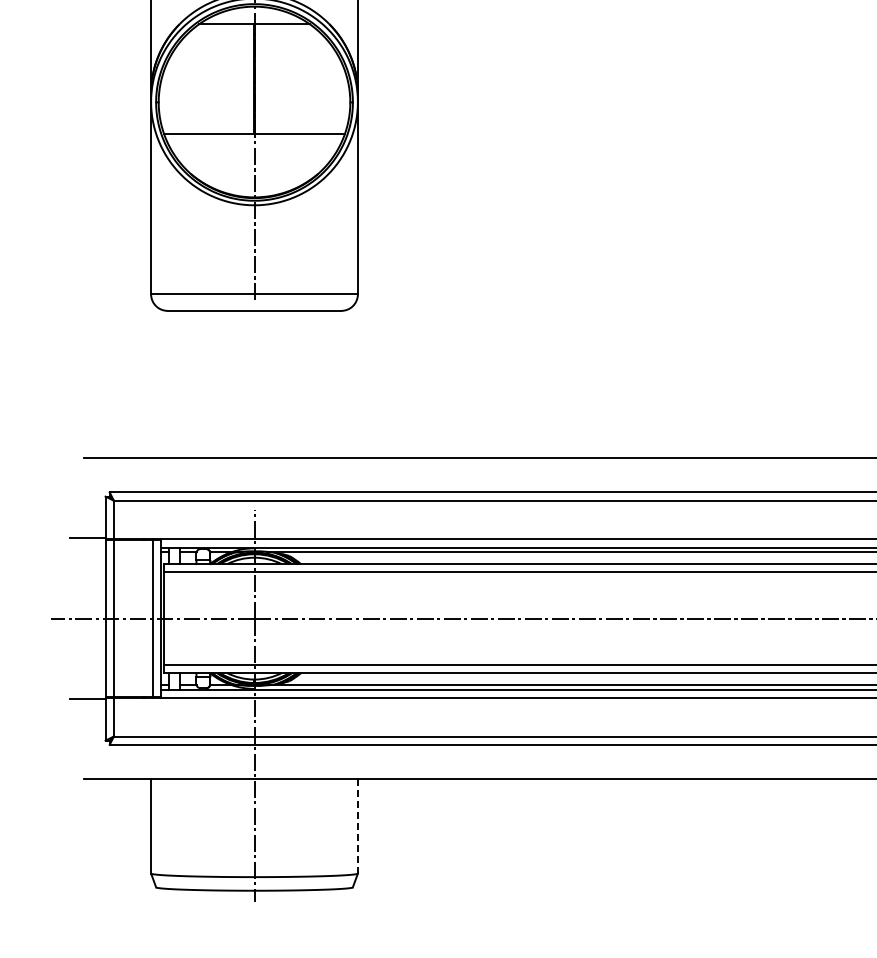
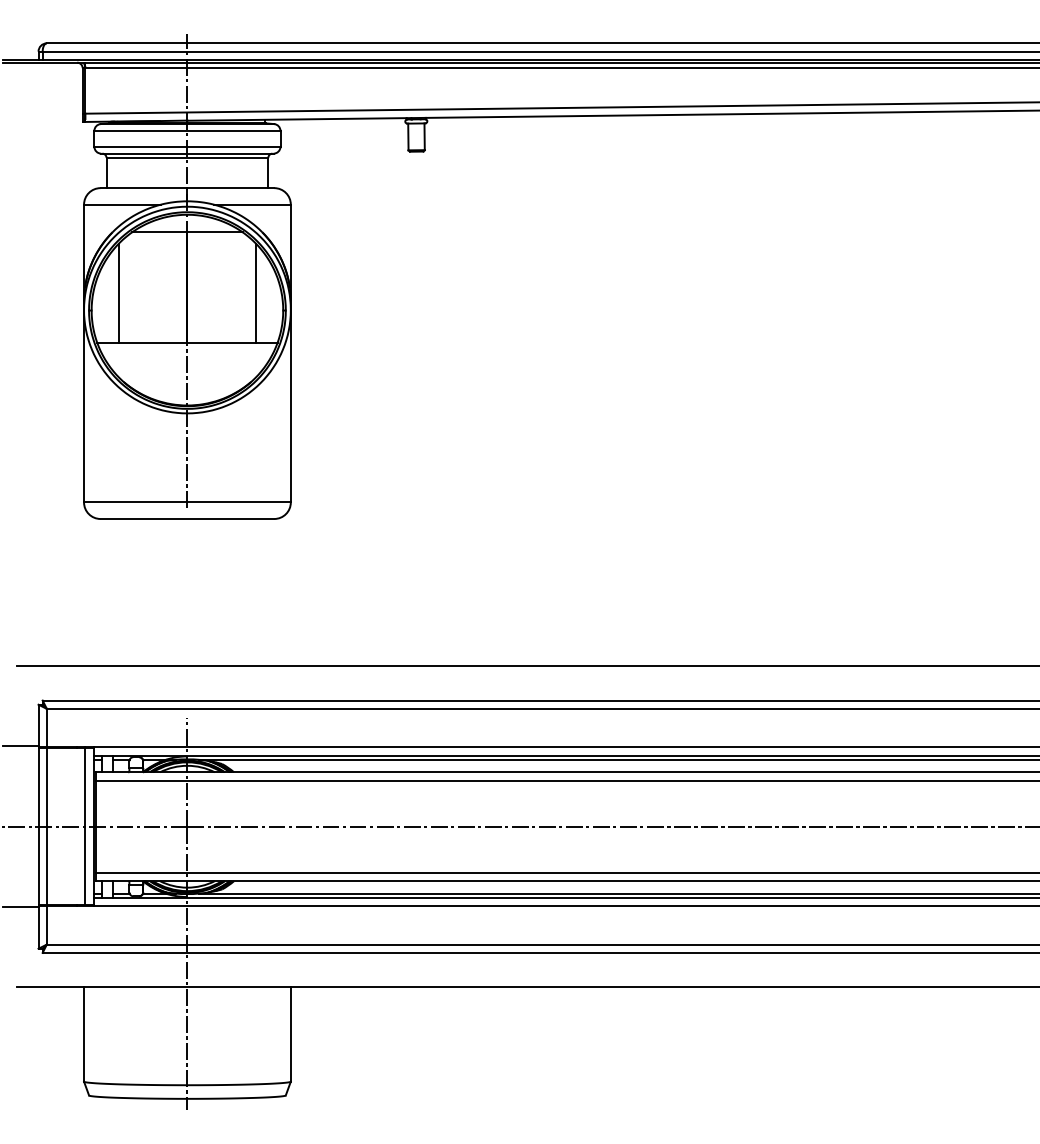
line: (185, 85) -> (118, 293), added
line: (323, 85) -> (256, 293), added
line: (357, 825) -> (290, 1033), dashed -> solid

